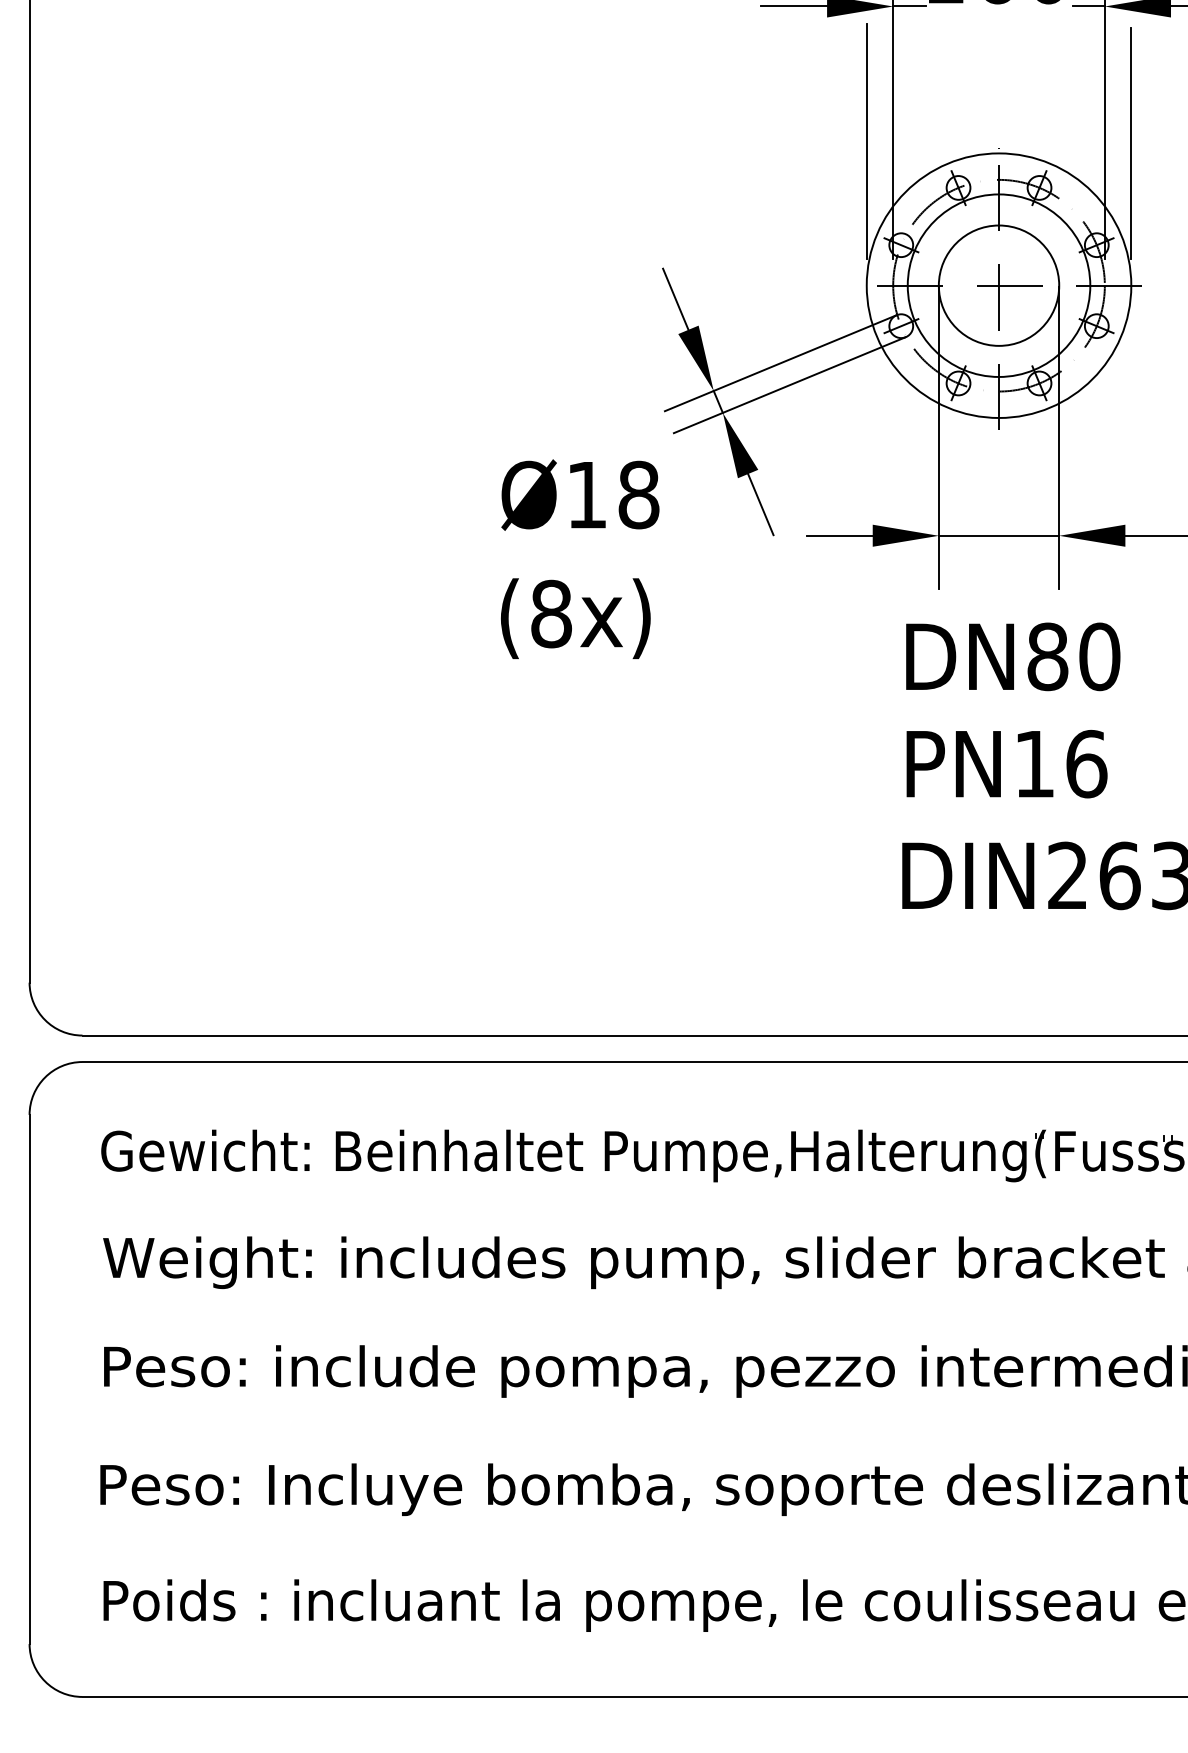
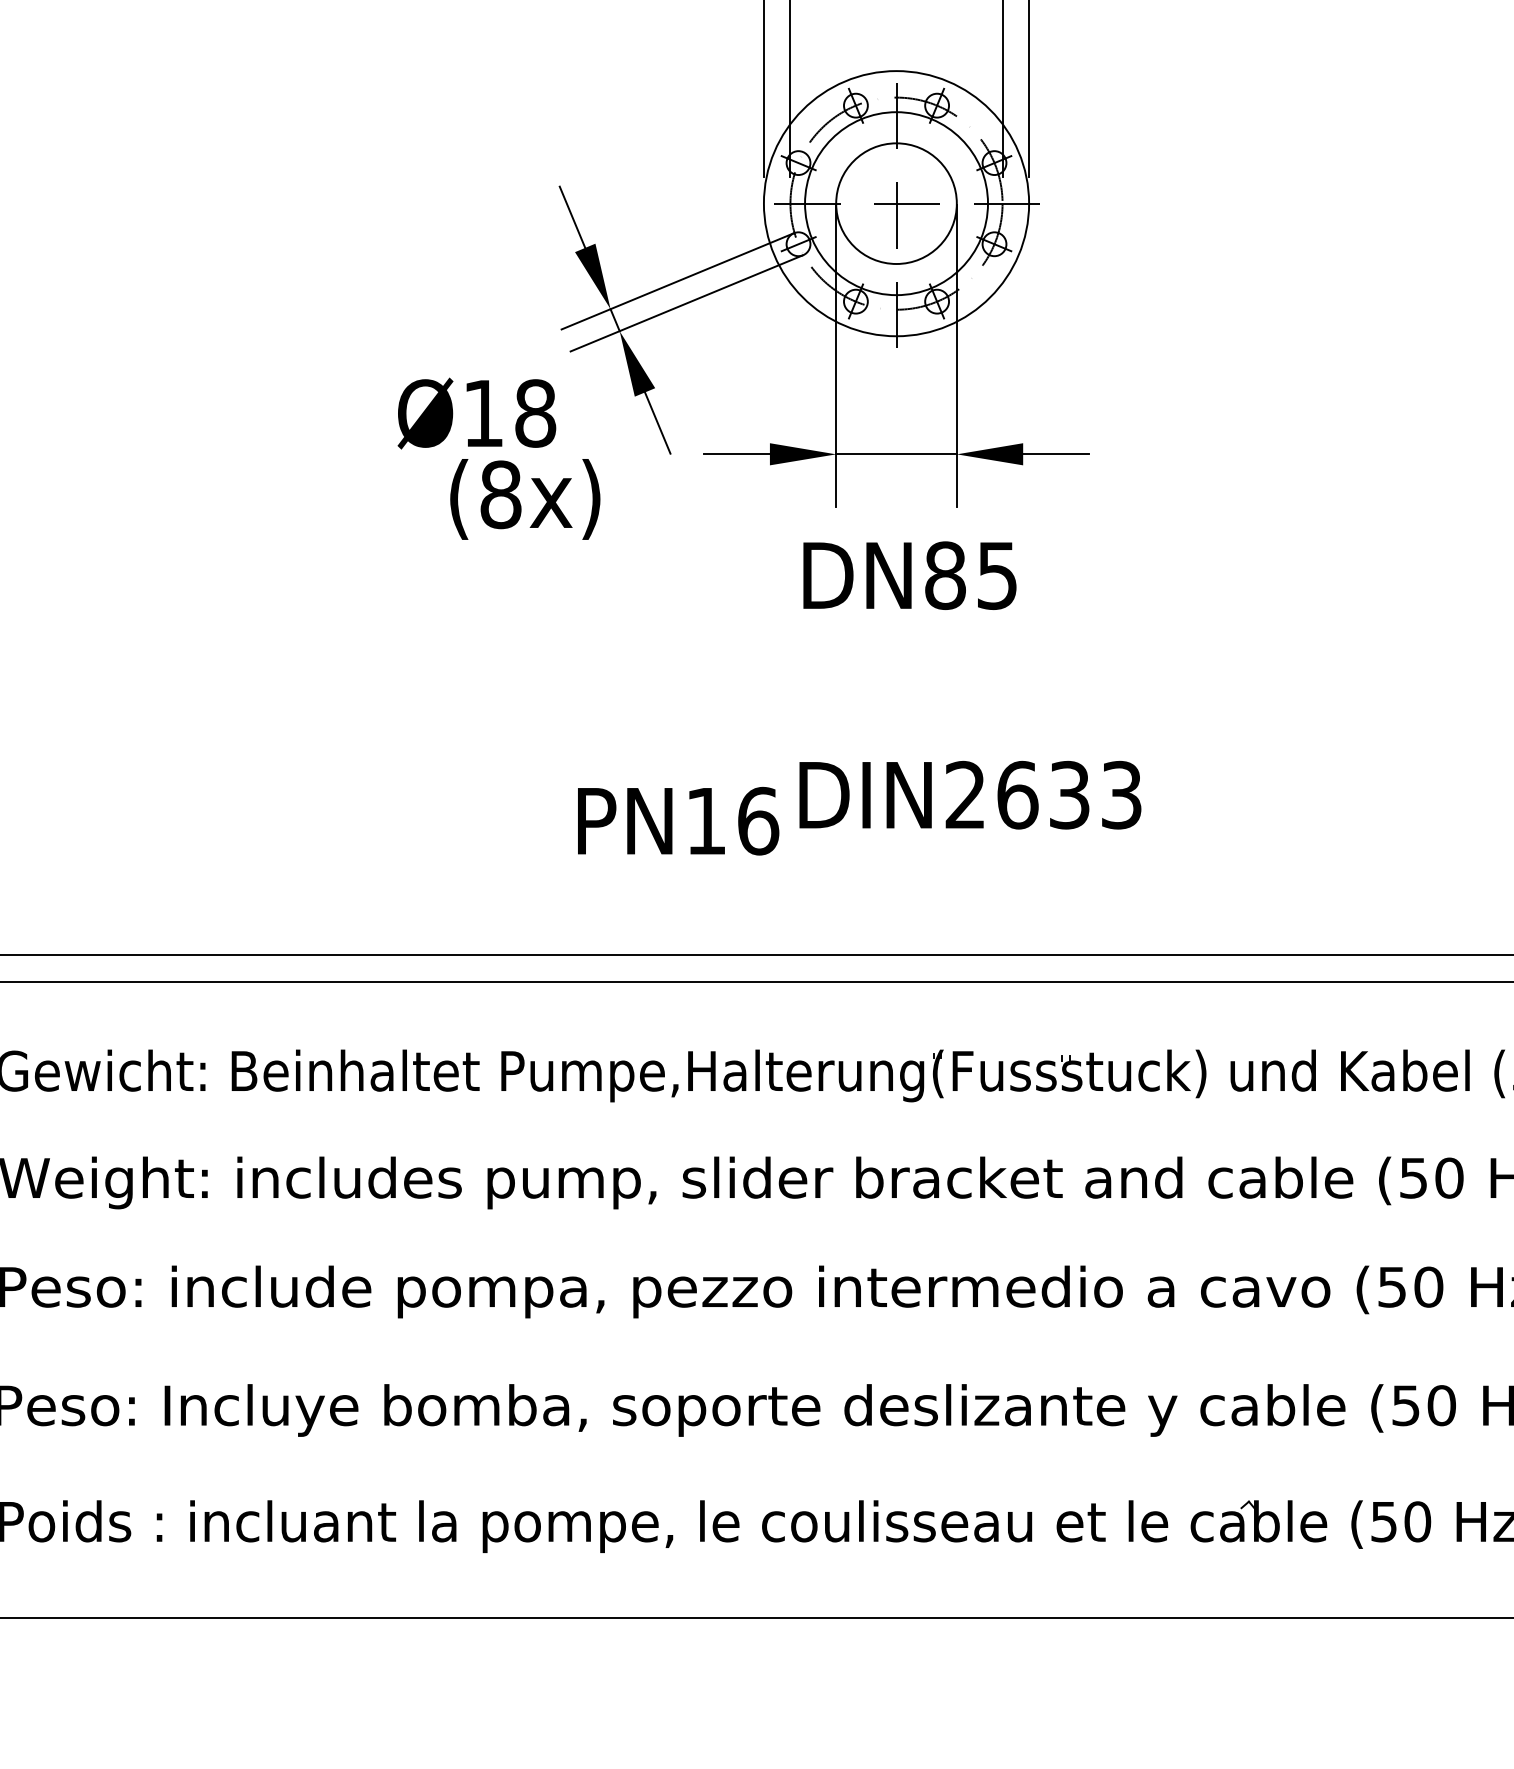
text: (575, 618) -> (525, 499), moved
text: (1099, 656) -> (997, 575), DN80 -> DN85
text: (1006, 764) -> (678, 821), moved

